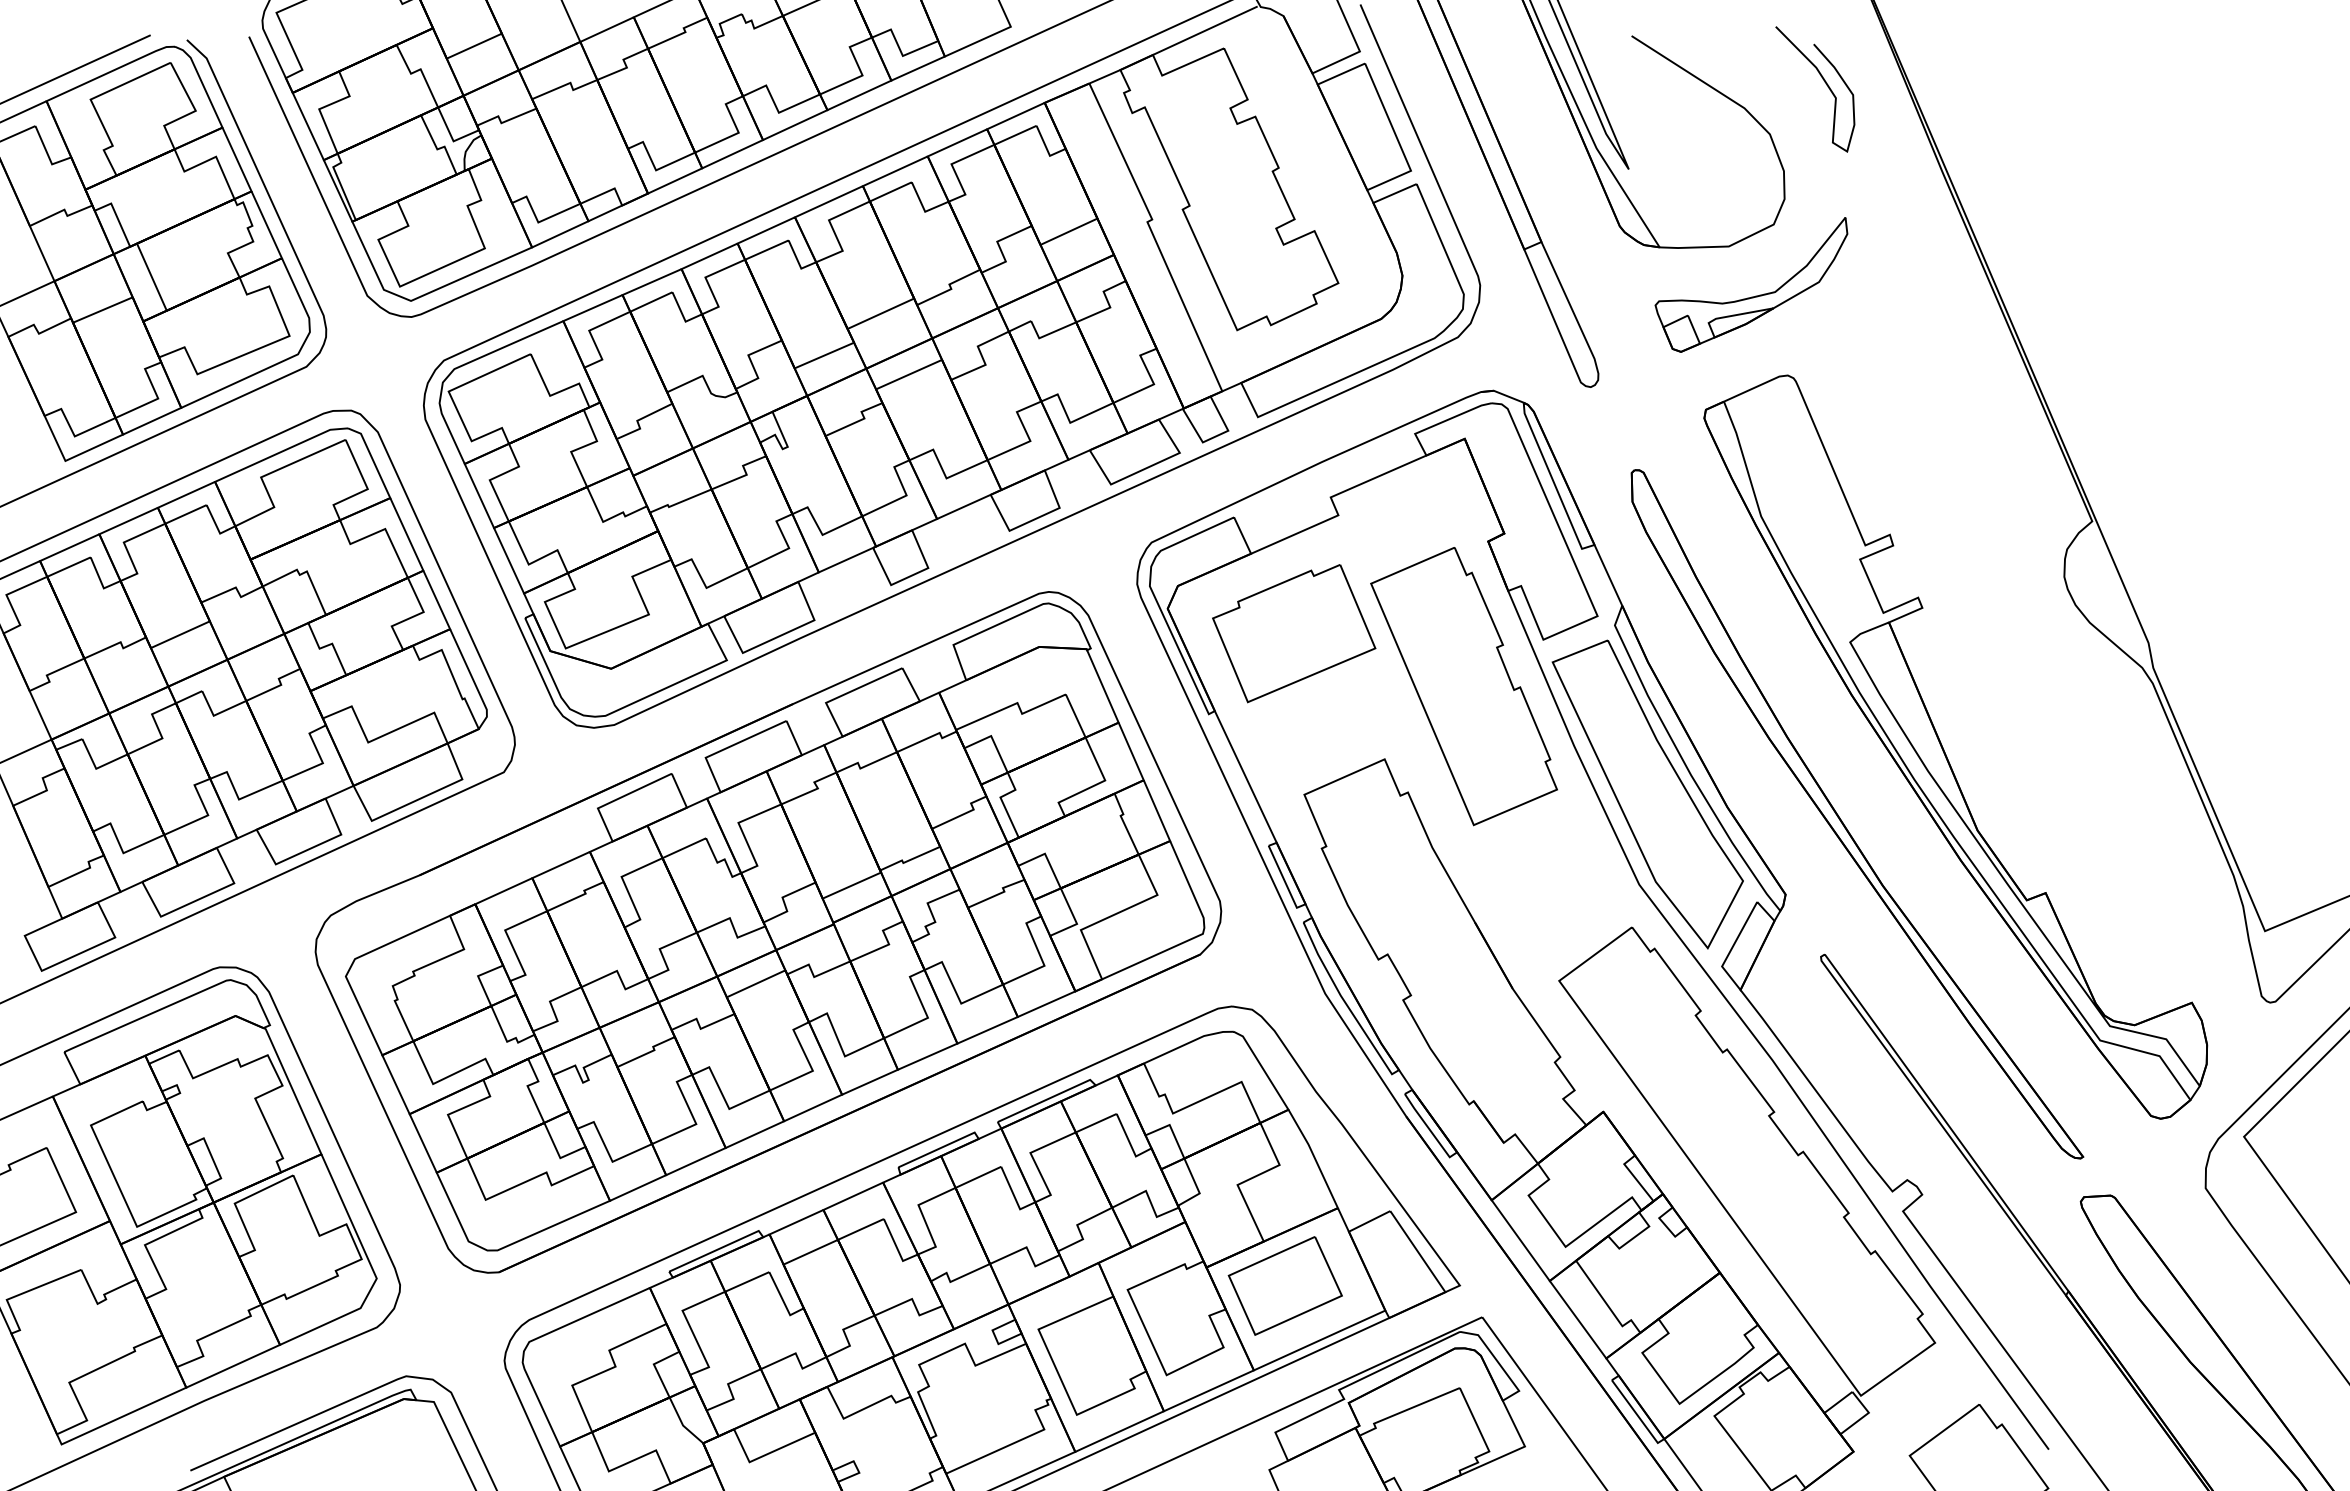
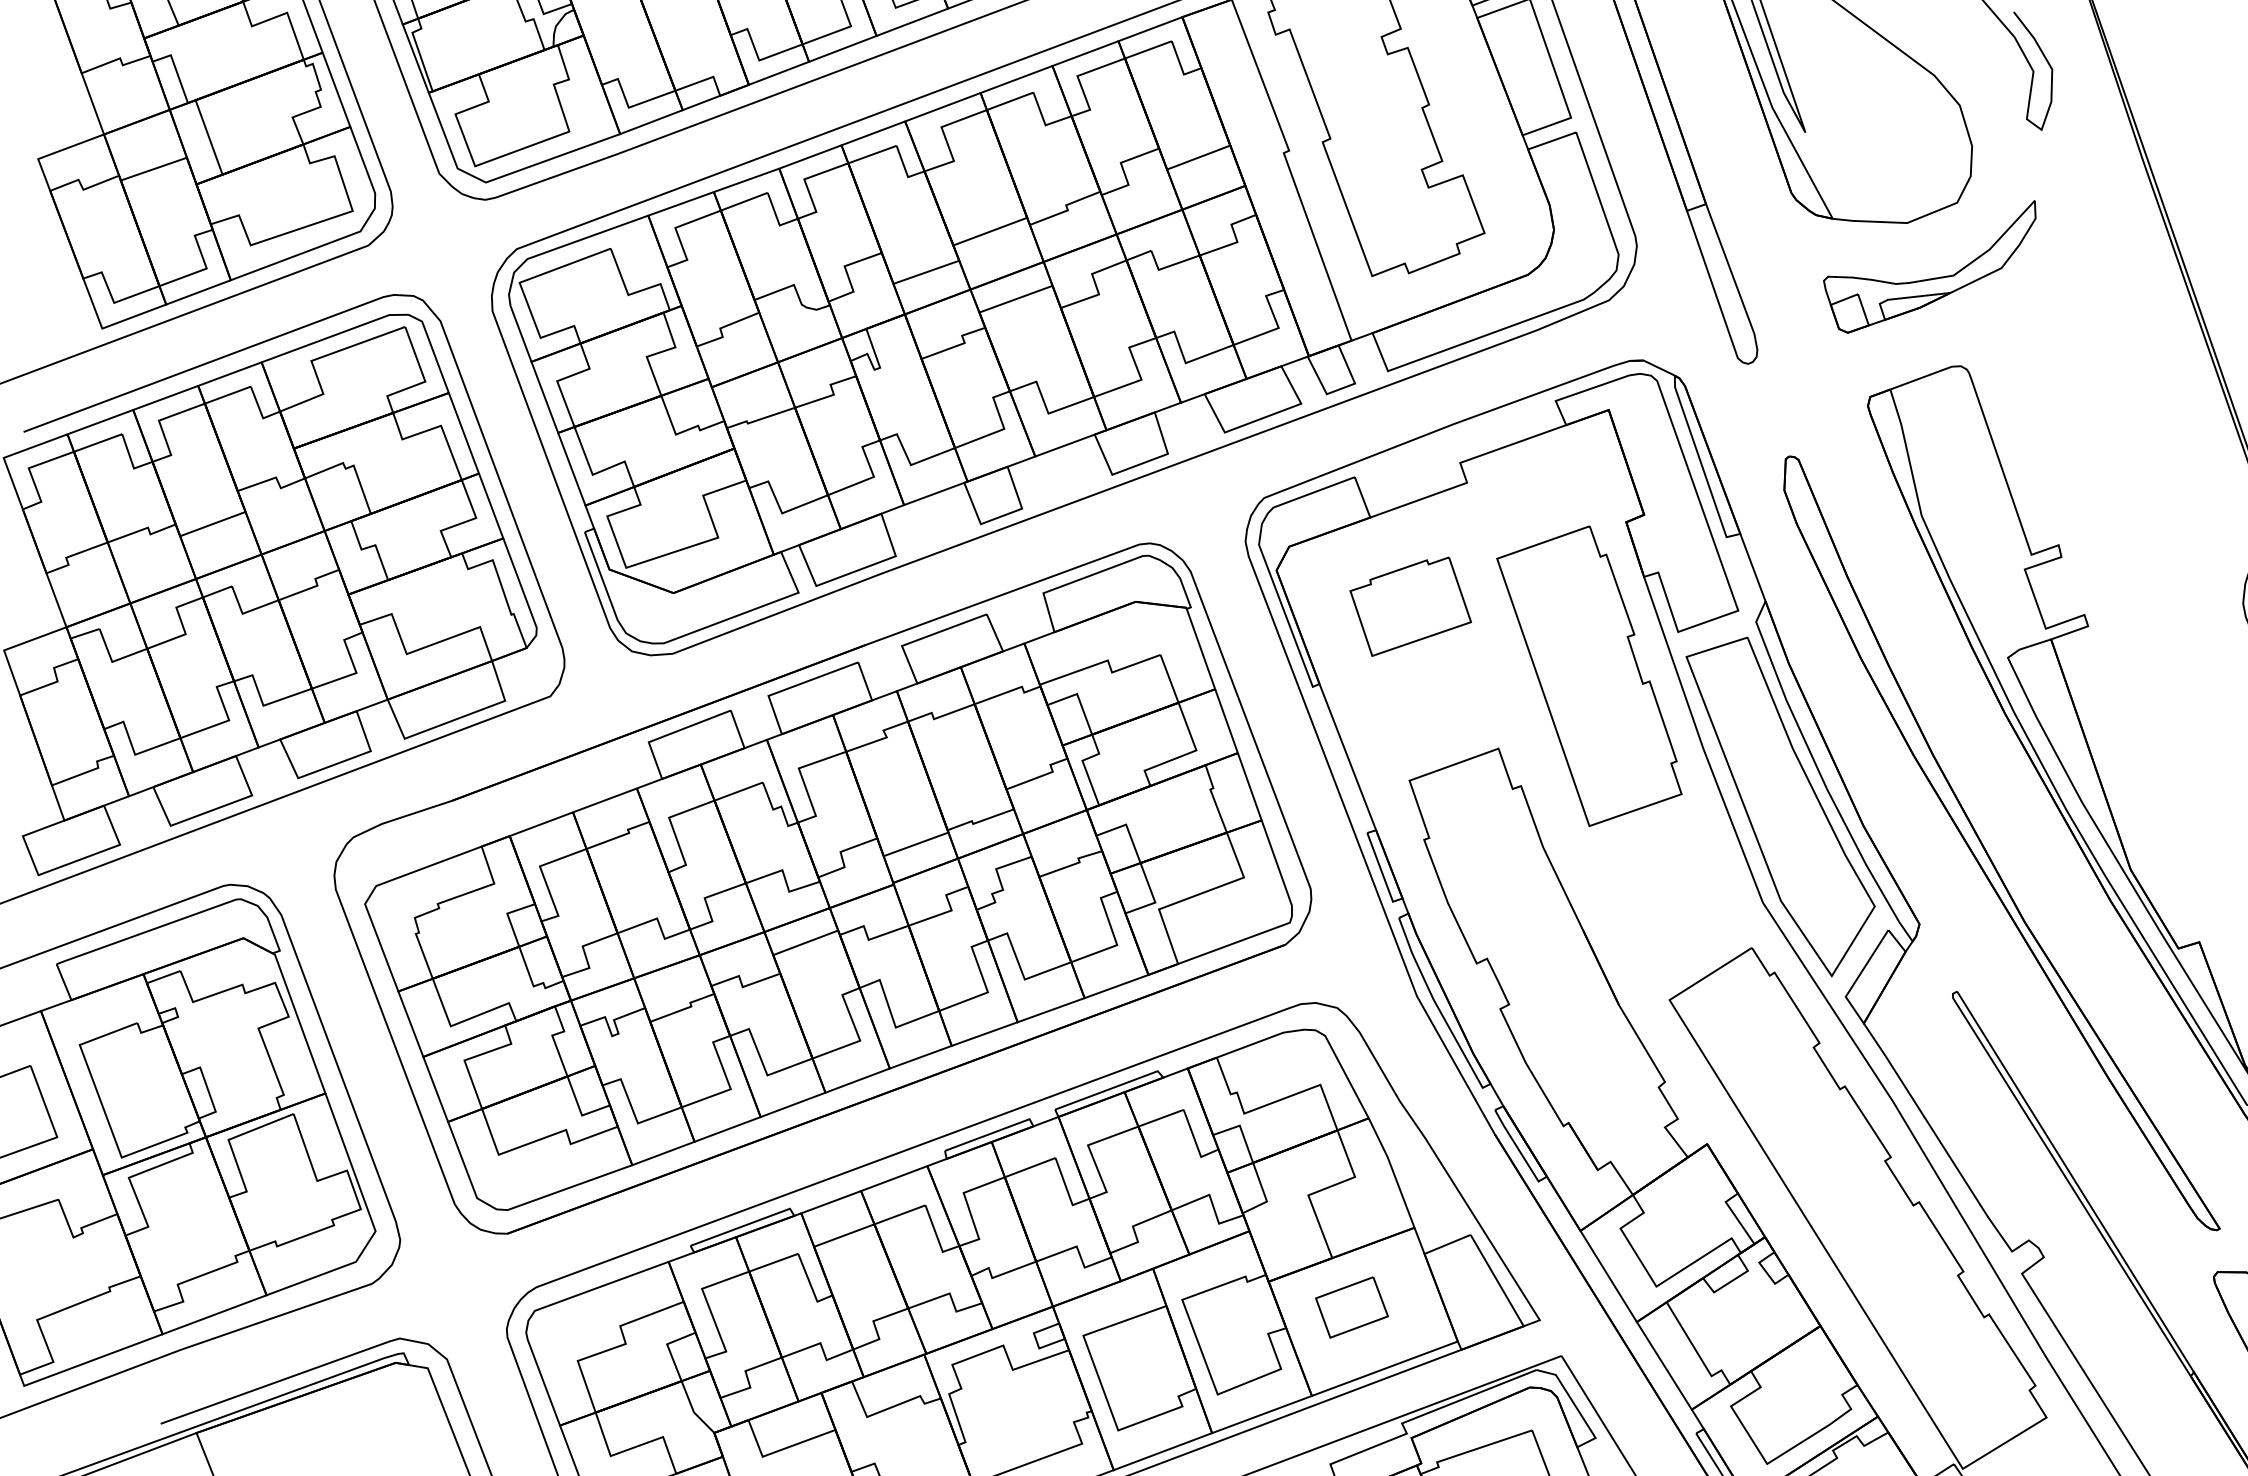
part: (1294, 633) -> (1411, 606), size x0.7
part: (1284, 1285) -> (1351, 1306), size x0.6

